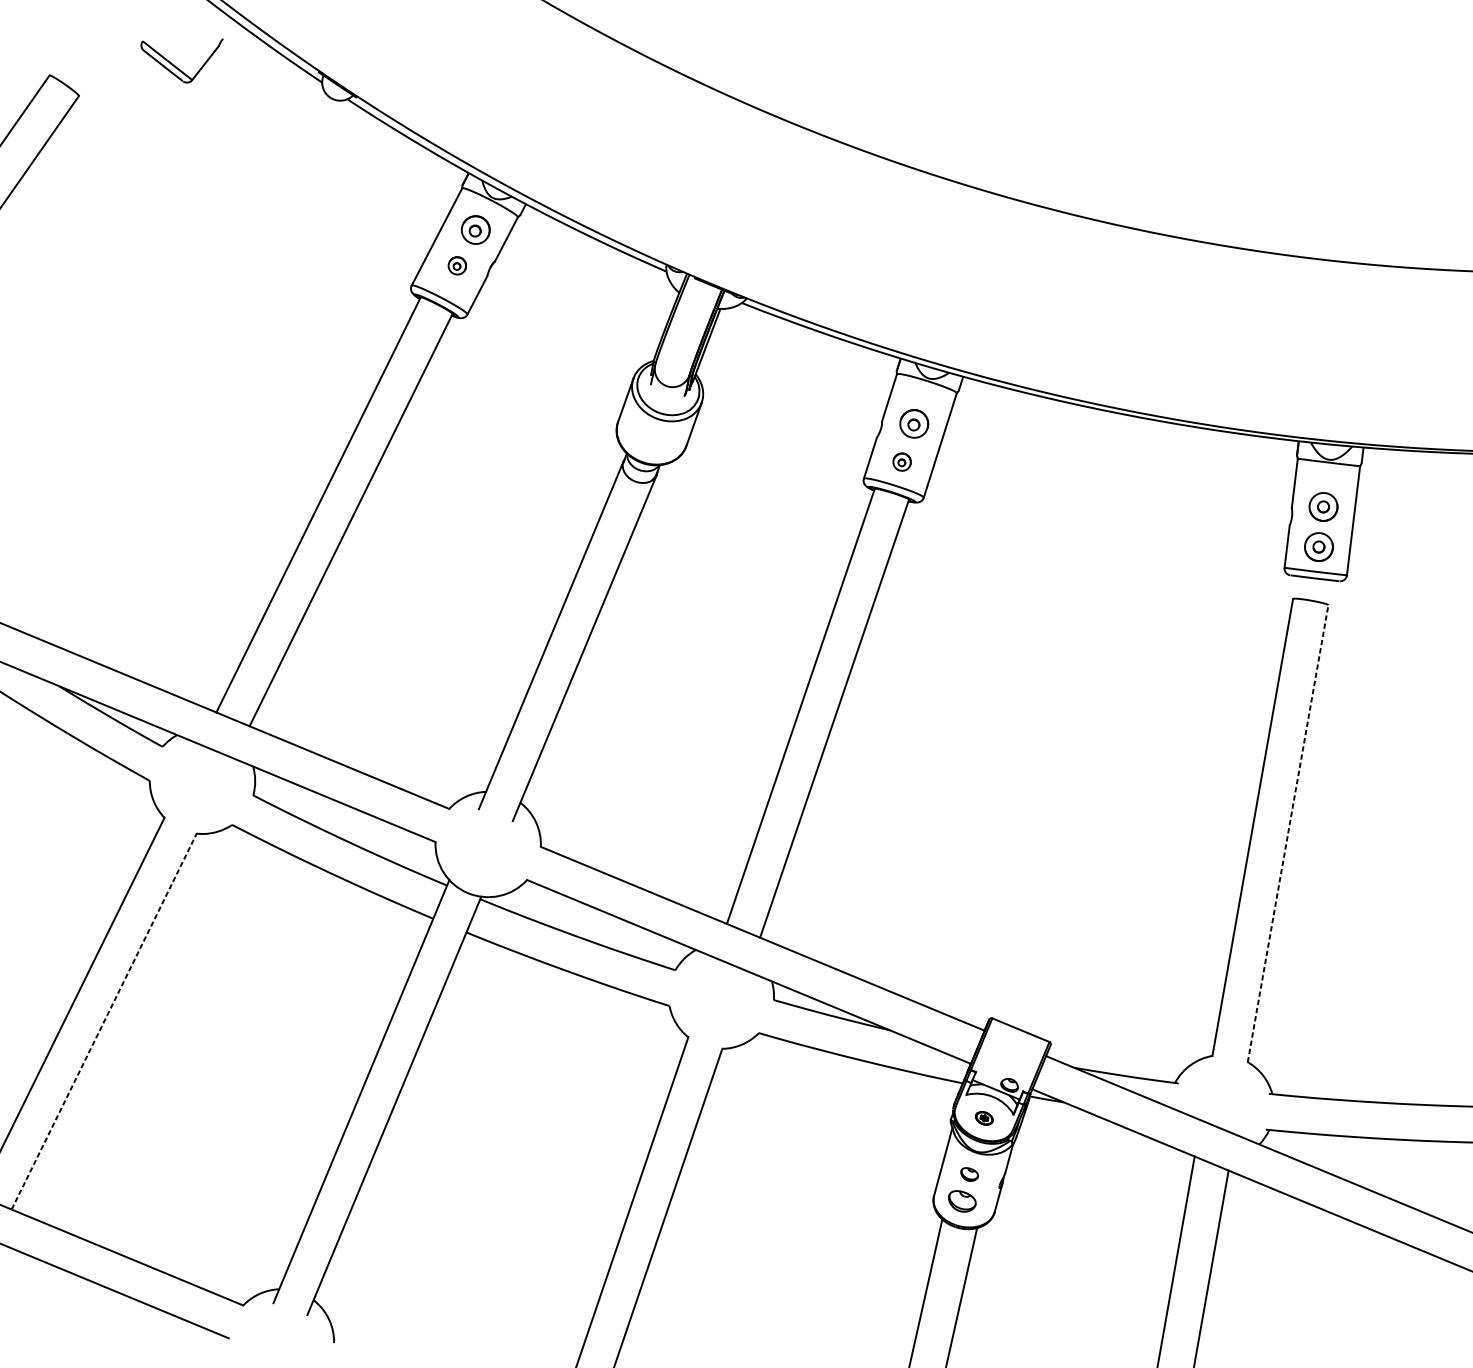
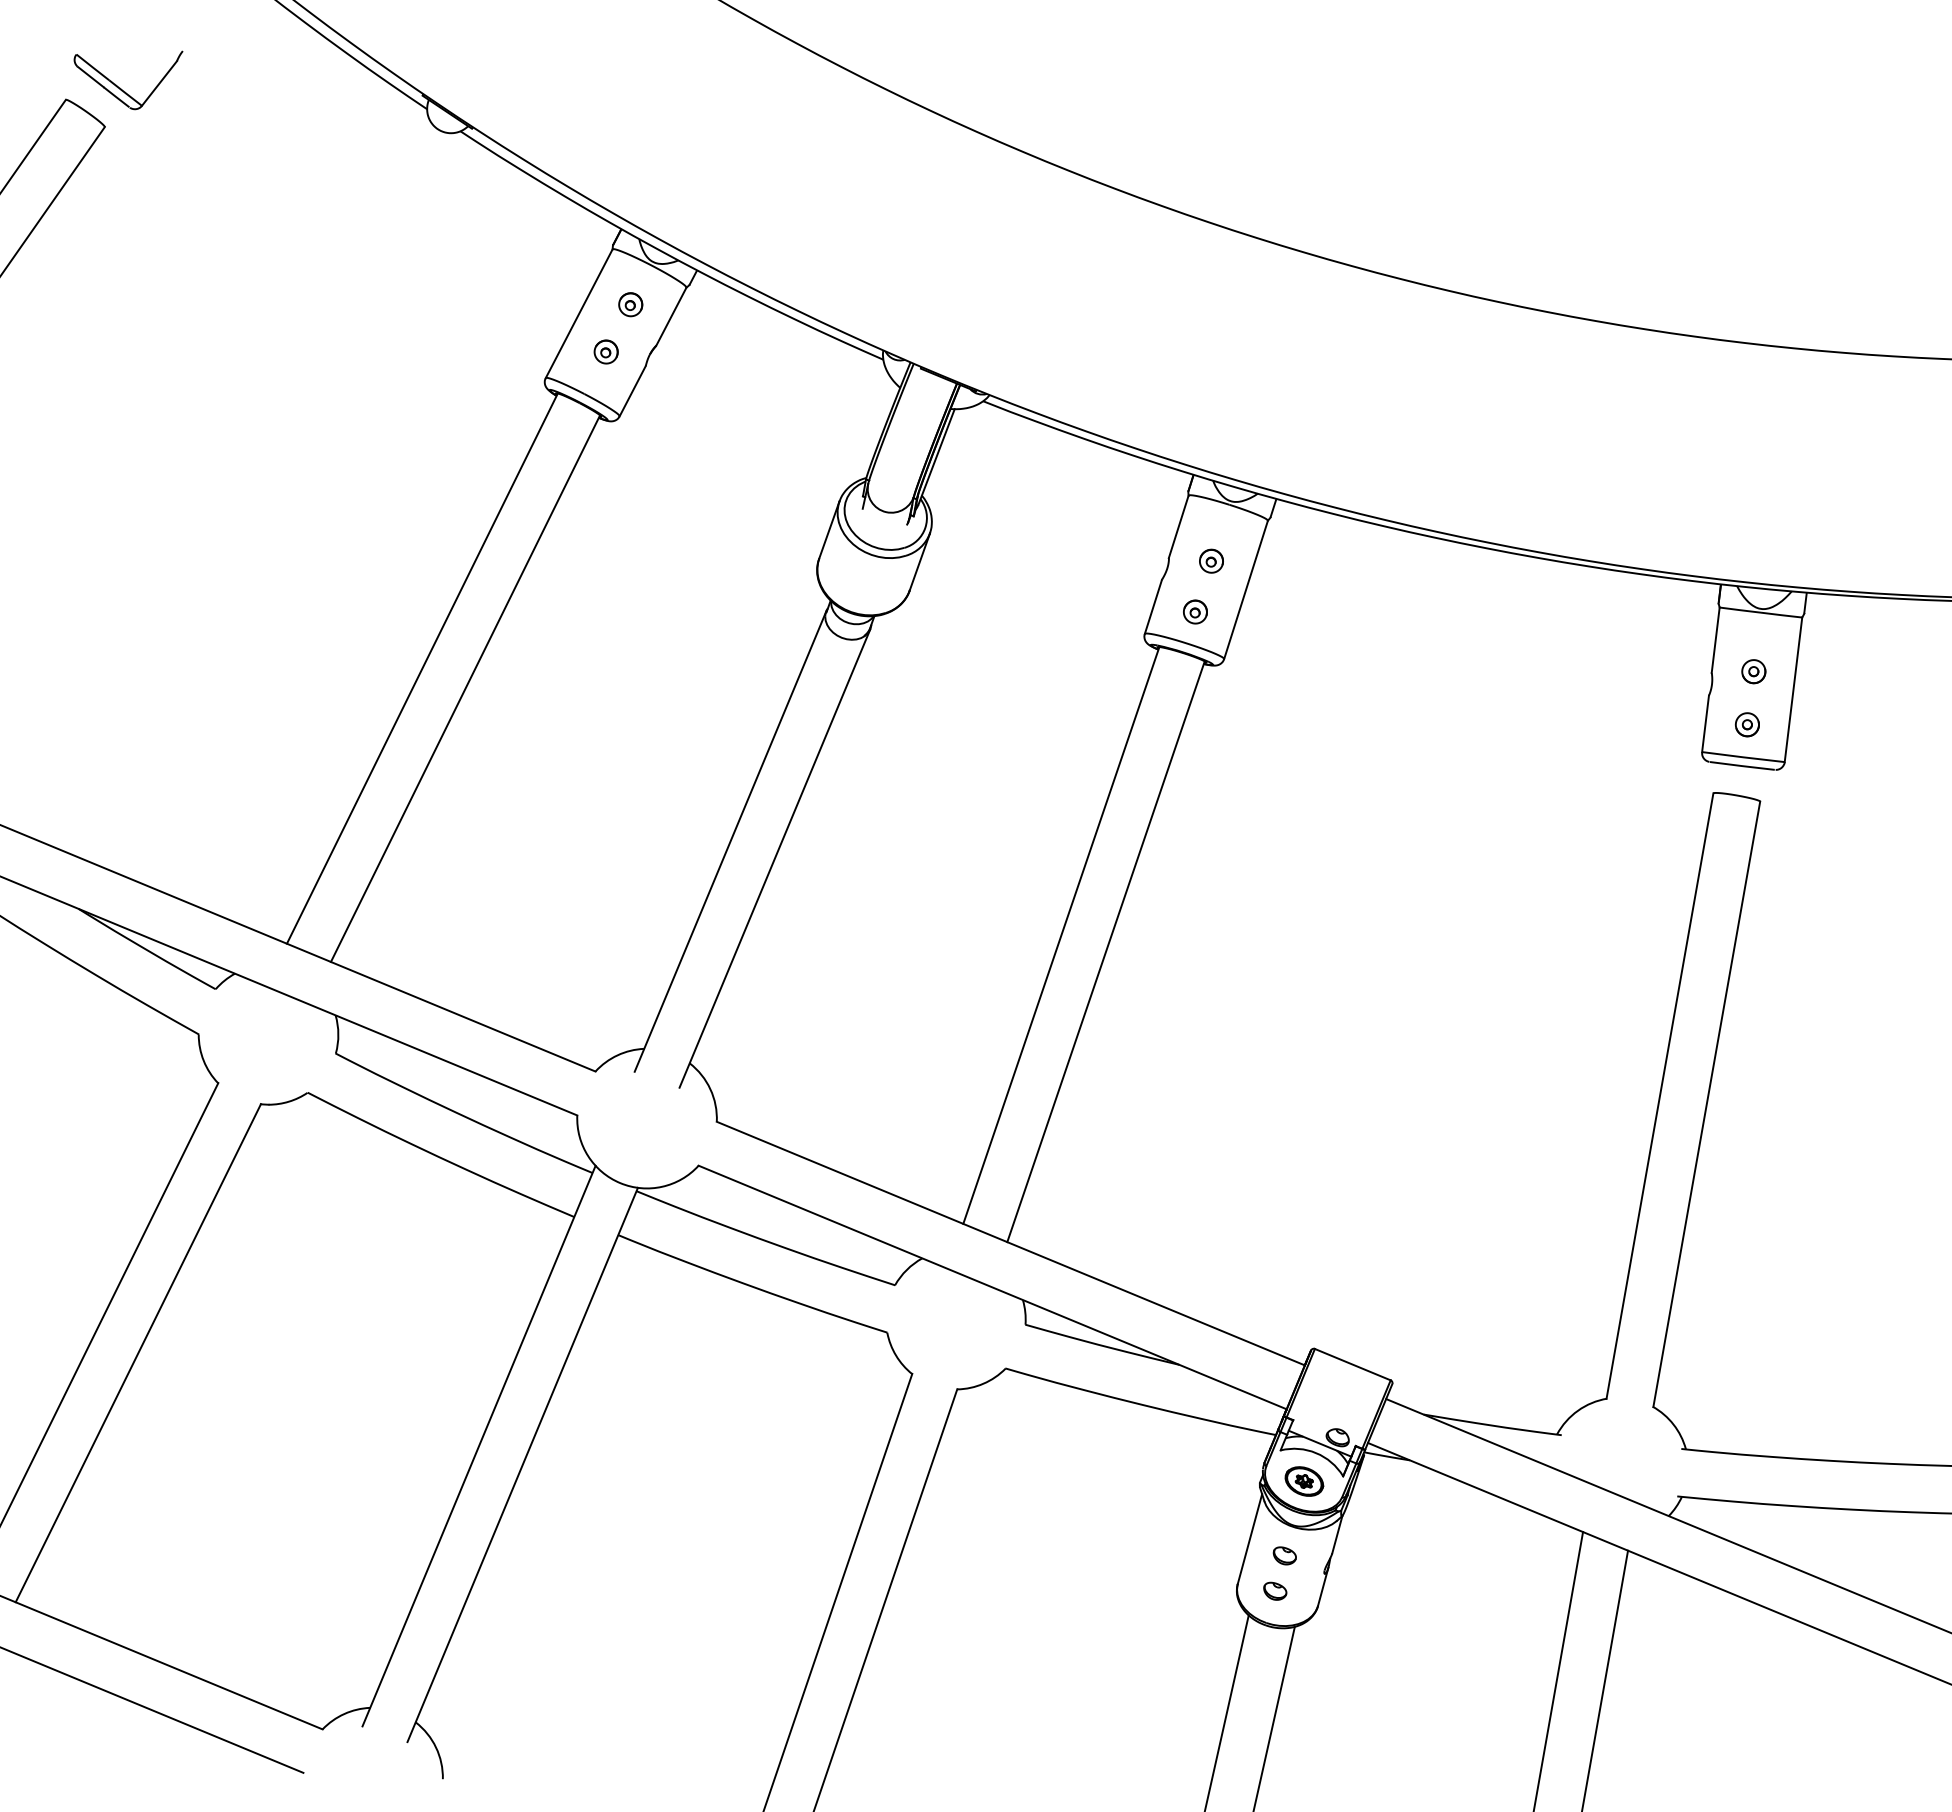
part: (176, 66) -> (120, 87), moved
part: (475, 229) -> (630, 304), size x0.62
part: (914, 423) -> (1211, 560), size x0.62
part: (1323, 506) -> (1753, 671), size x0.62
part: (1318, 547) -> (1746, 724), size x0.62
line: (1287, 833) -> (1706, 1103), dashed -> solid
line: (104, 1021) -> (138, 1353), dashed -> solid
part: (984, 1118) -> (1304, 1481), size x1.67
part: (962, 1200) -> (1275, 1590), size x0.62

